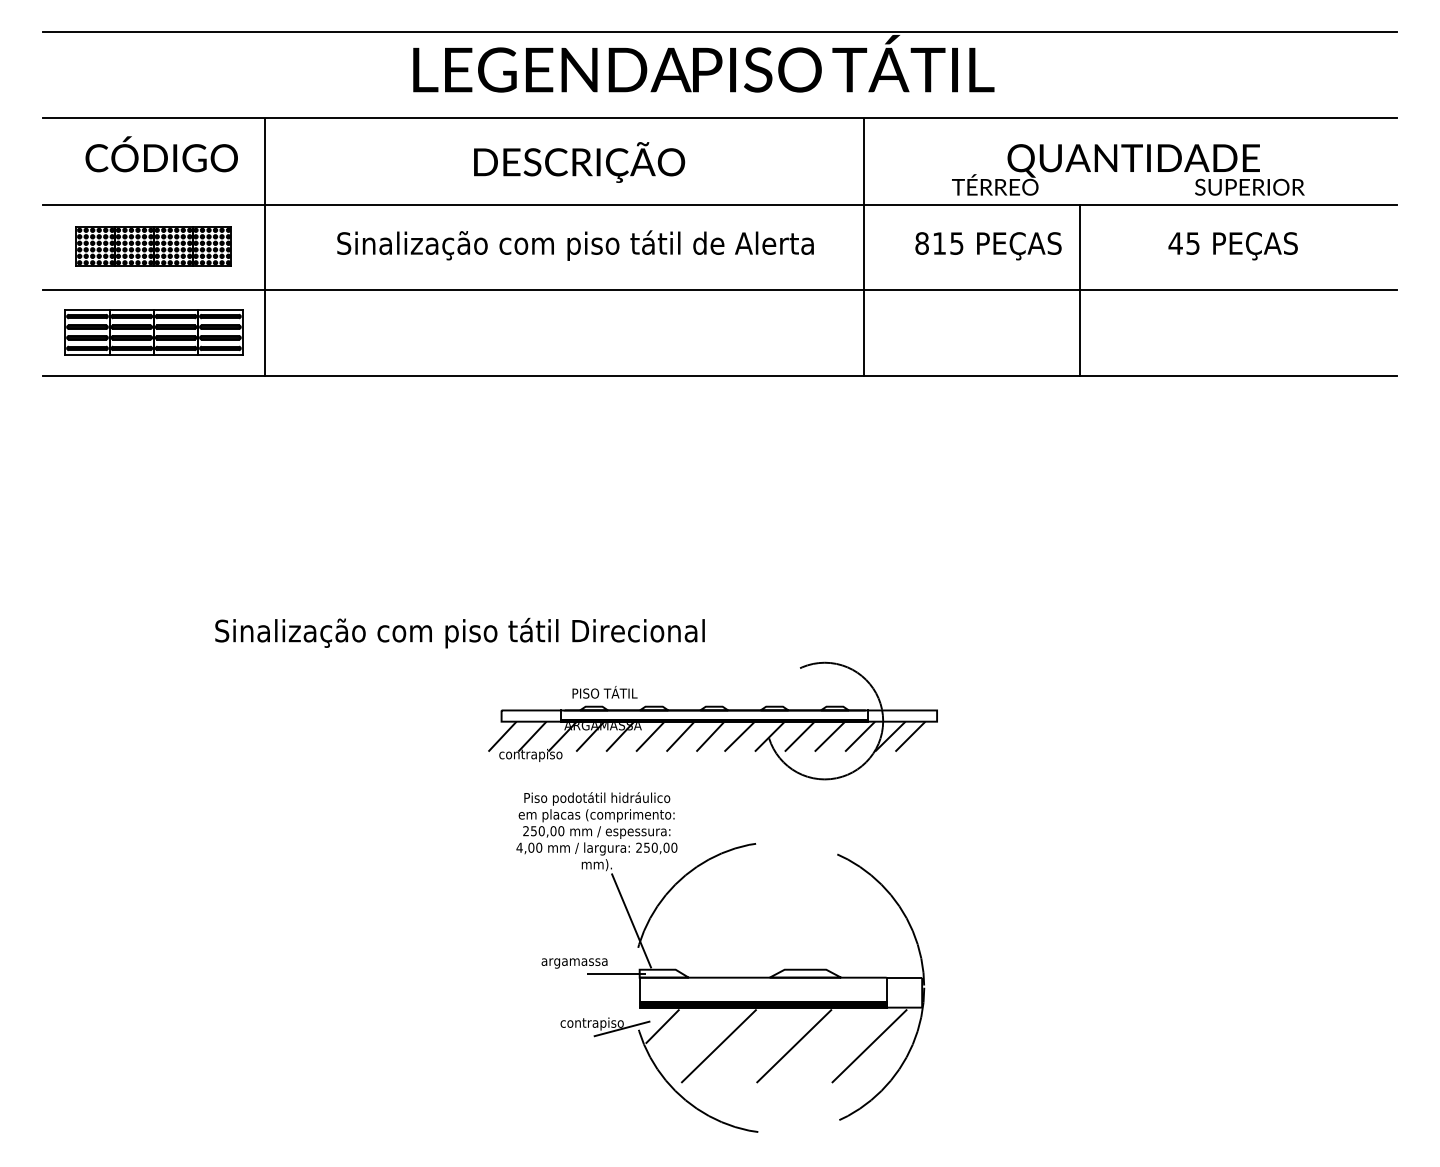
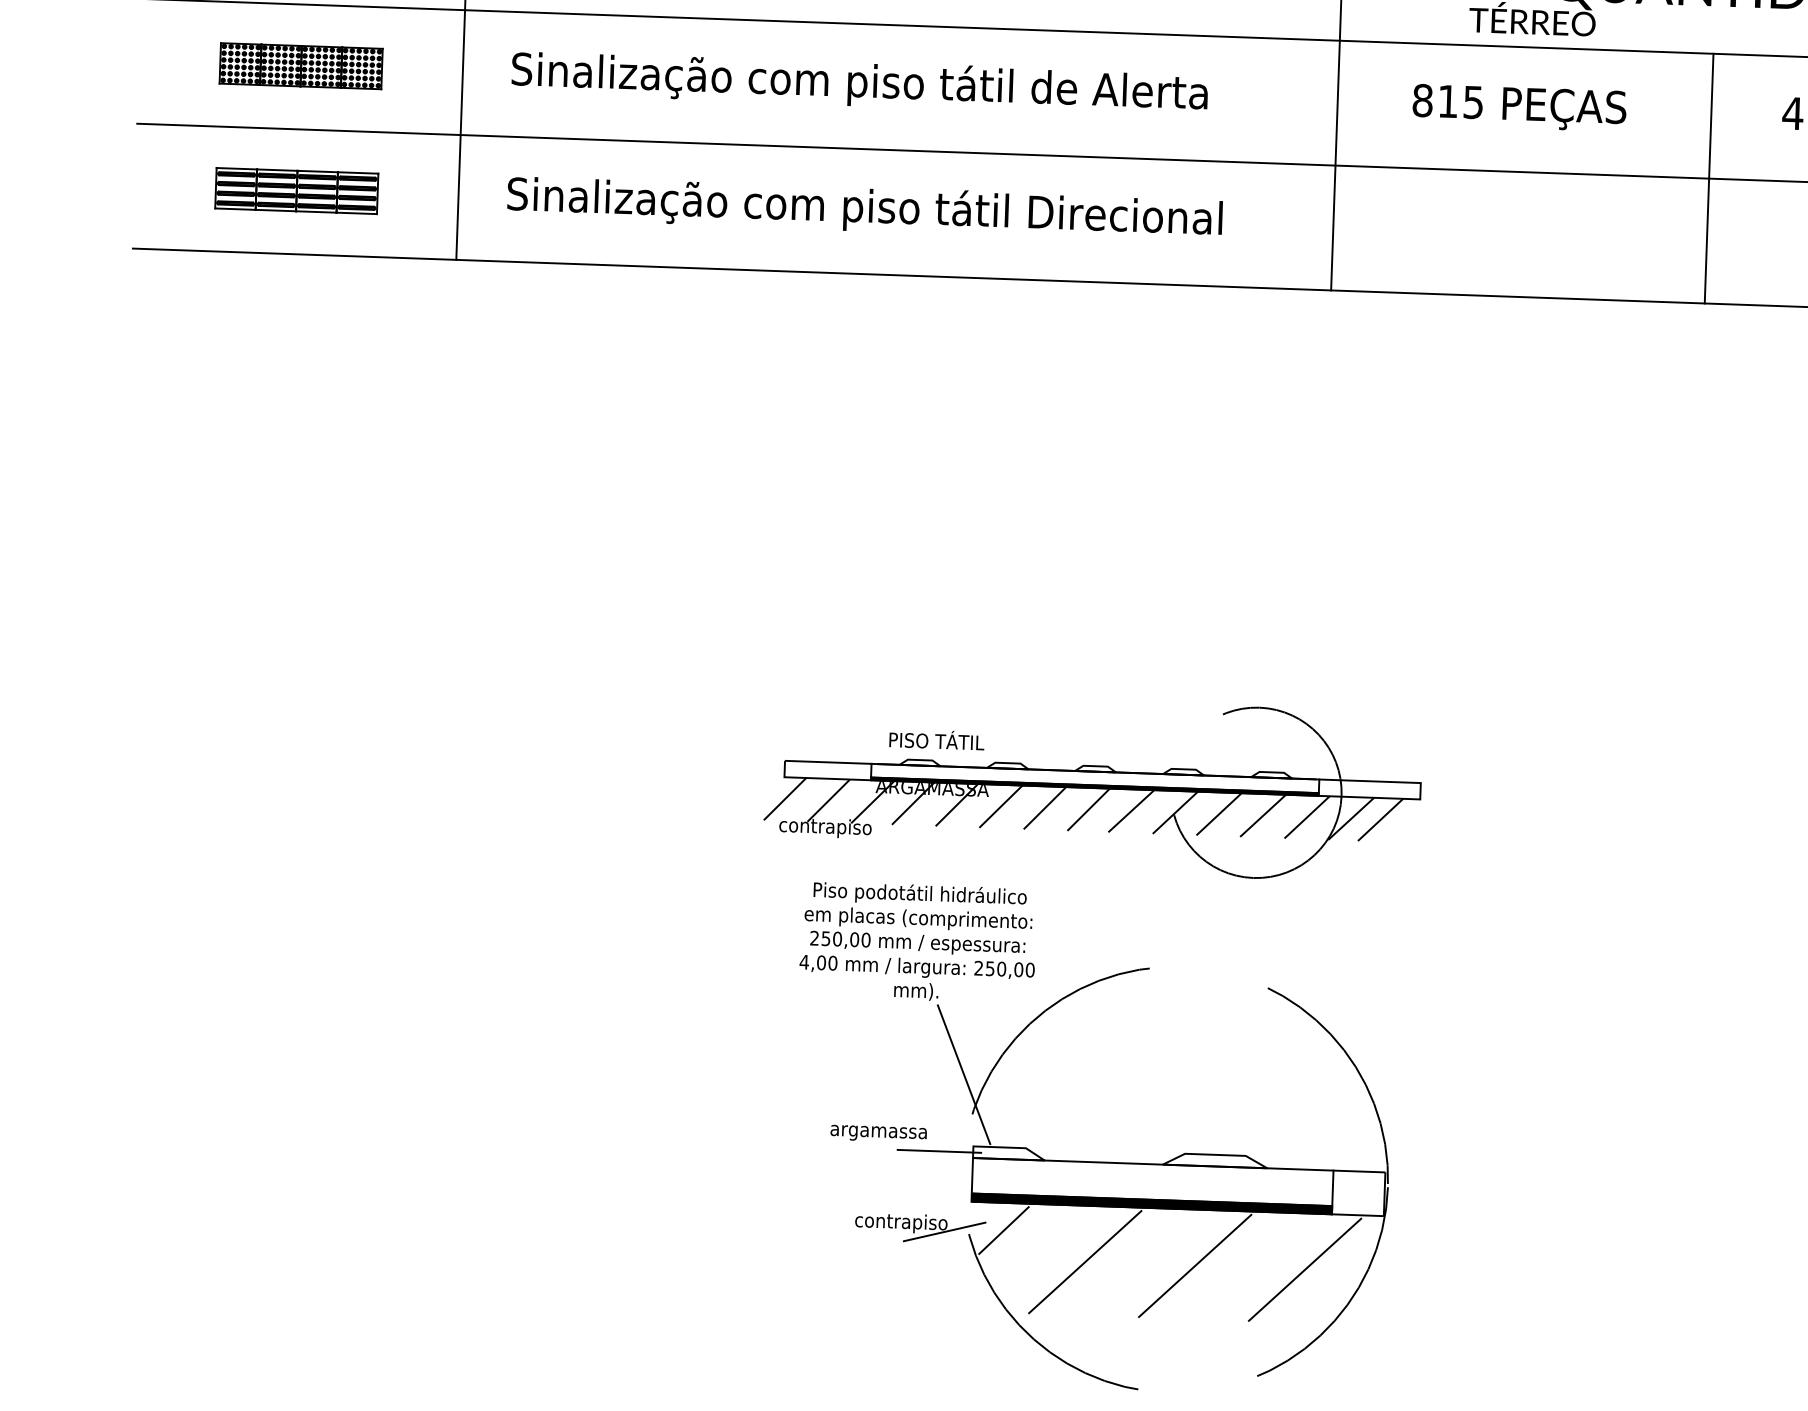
text: (575, 245) -> (859, 83), moved
part: (153, 246) -> (300, 65), size x0.71
line: (1079, 289) -> (1708, 177), moved
part: (153, 331) -> (296, 189), size x0.62
text: (459, 632) -> (864, 208), moved

